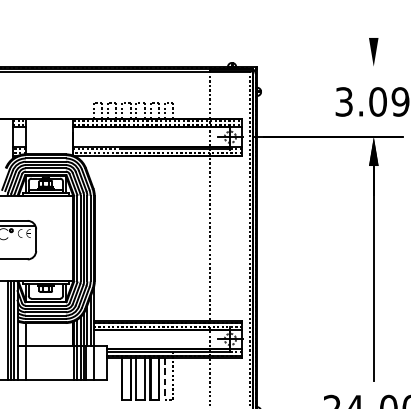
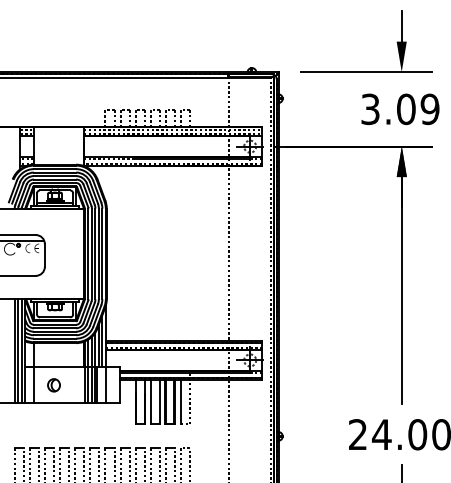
line: (373, 23) -> (401, 26), added
line: (340, 67) -> (366, 72), added
part: (44, 363) -> (53, 385), added
line: (164, 379) -> (180, 402), dashed -> solid

